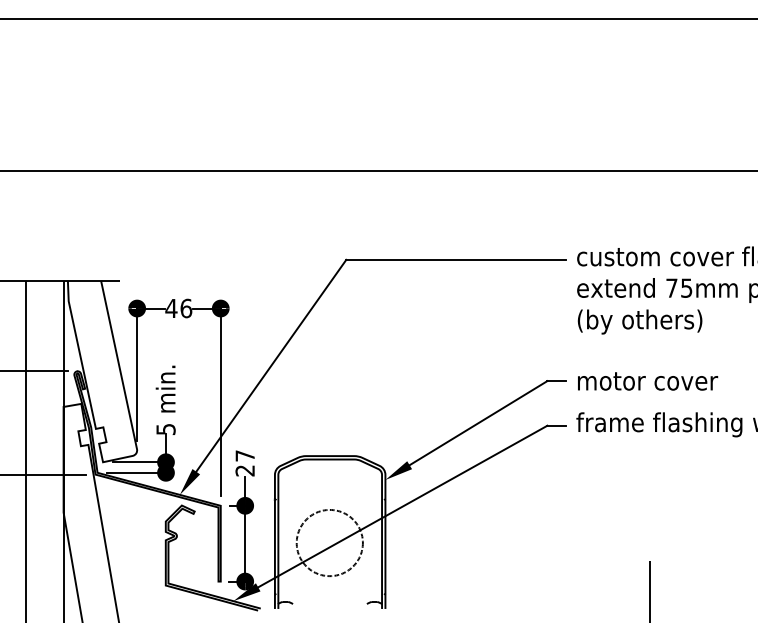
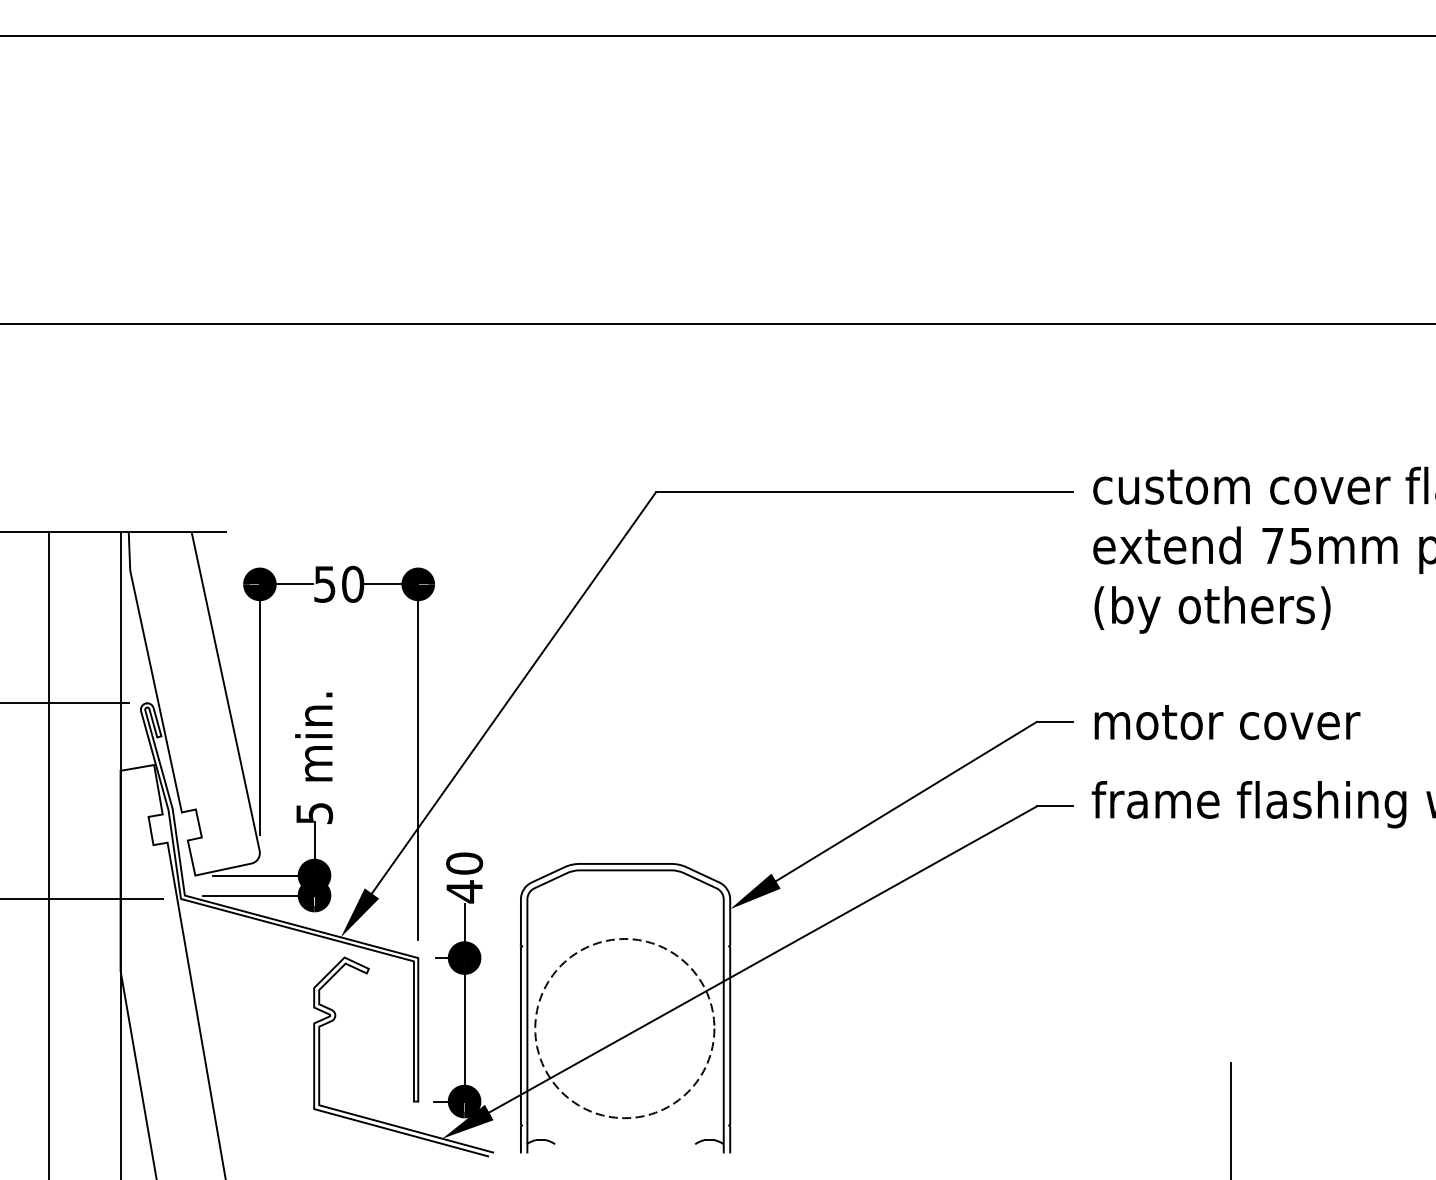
text: (178, 308) -> (338, 584), 46 -> 50
text: (244, 463) -> (463, 877), 27 -> 40
circle: (329, 542) -> (624, 1027), size x1.43

